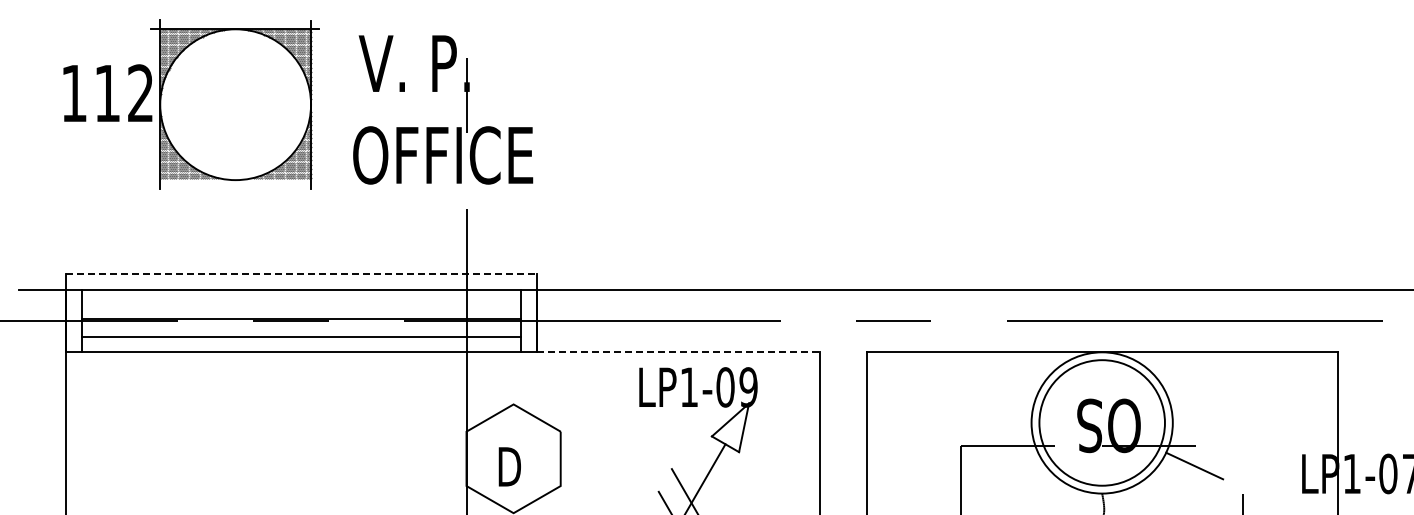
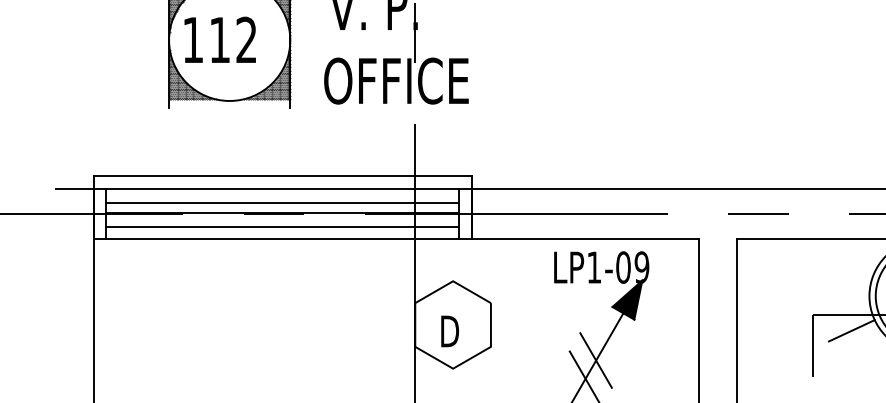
text: (107, 92) -> (219, 39), moved
line: (302, 273) -> (283, 176), dashed -> solid
line: (301, 307) -> (282, 203), added
line: (678, 352) -> (585, 239), dashed -> solid
fill: (730, 427) -> (627, 299), added
line: (1009, 465) -> (851, 330), added

